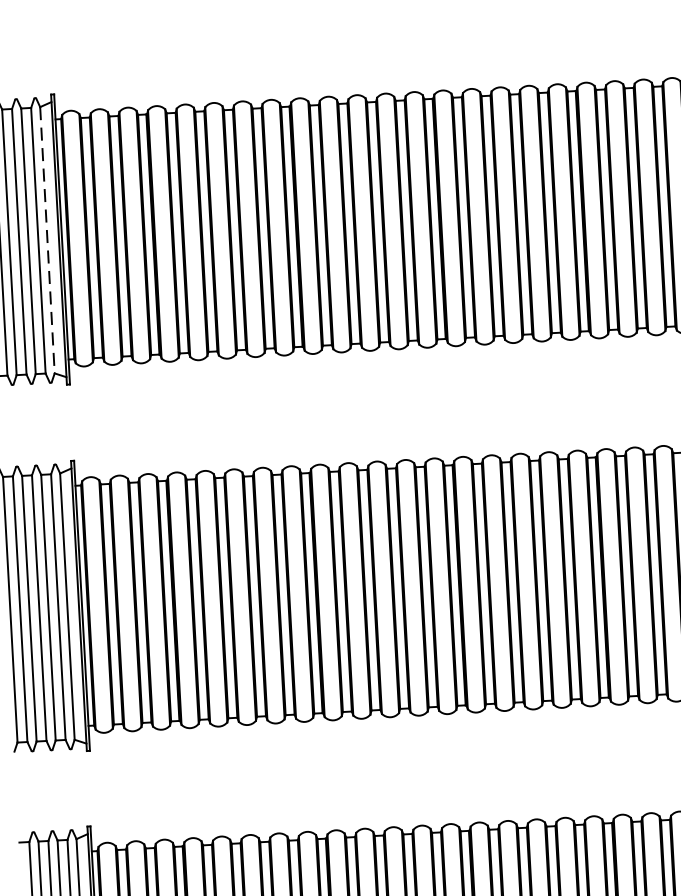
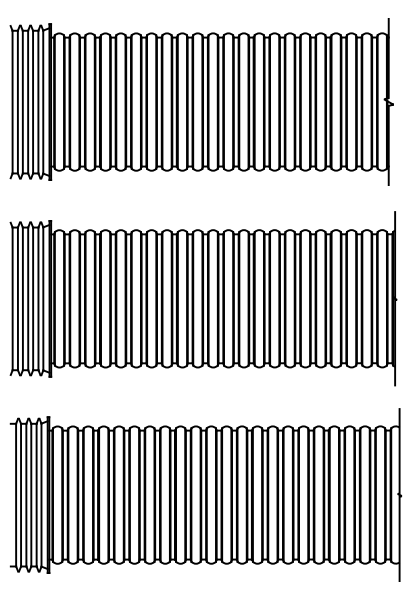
line: (47, 240) -> (43, 102), dashed -> solid

